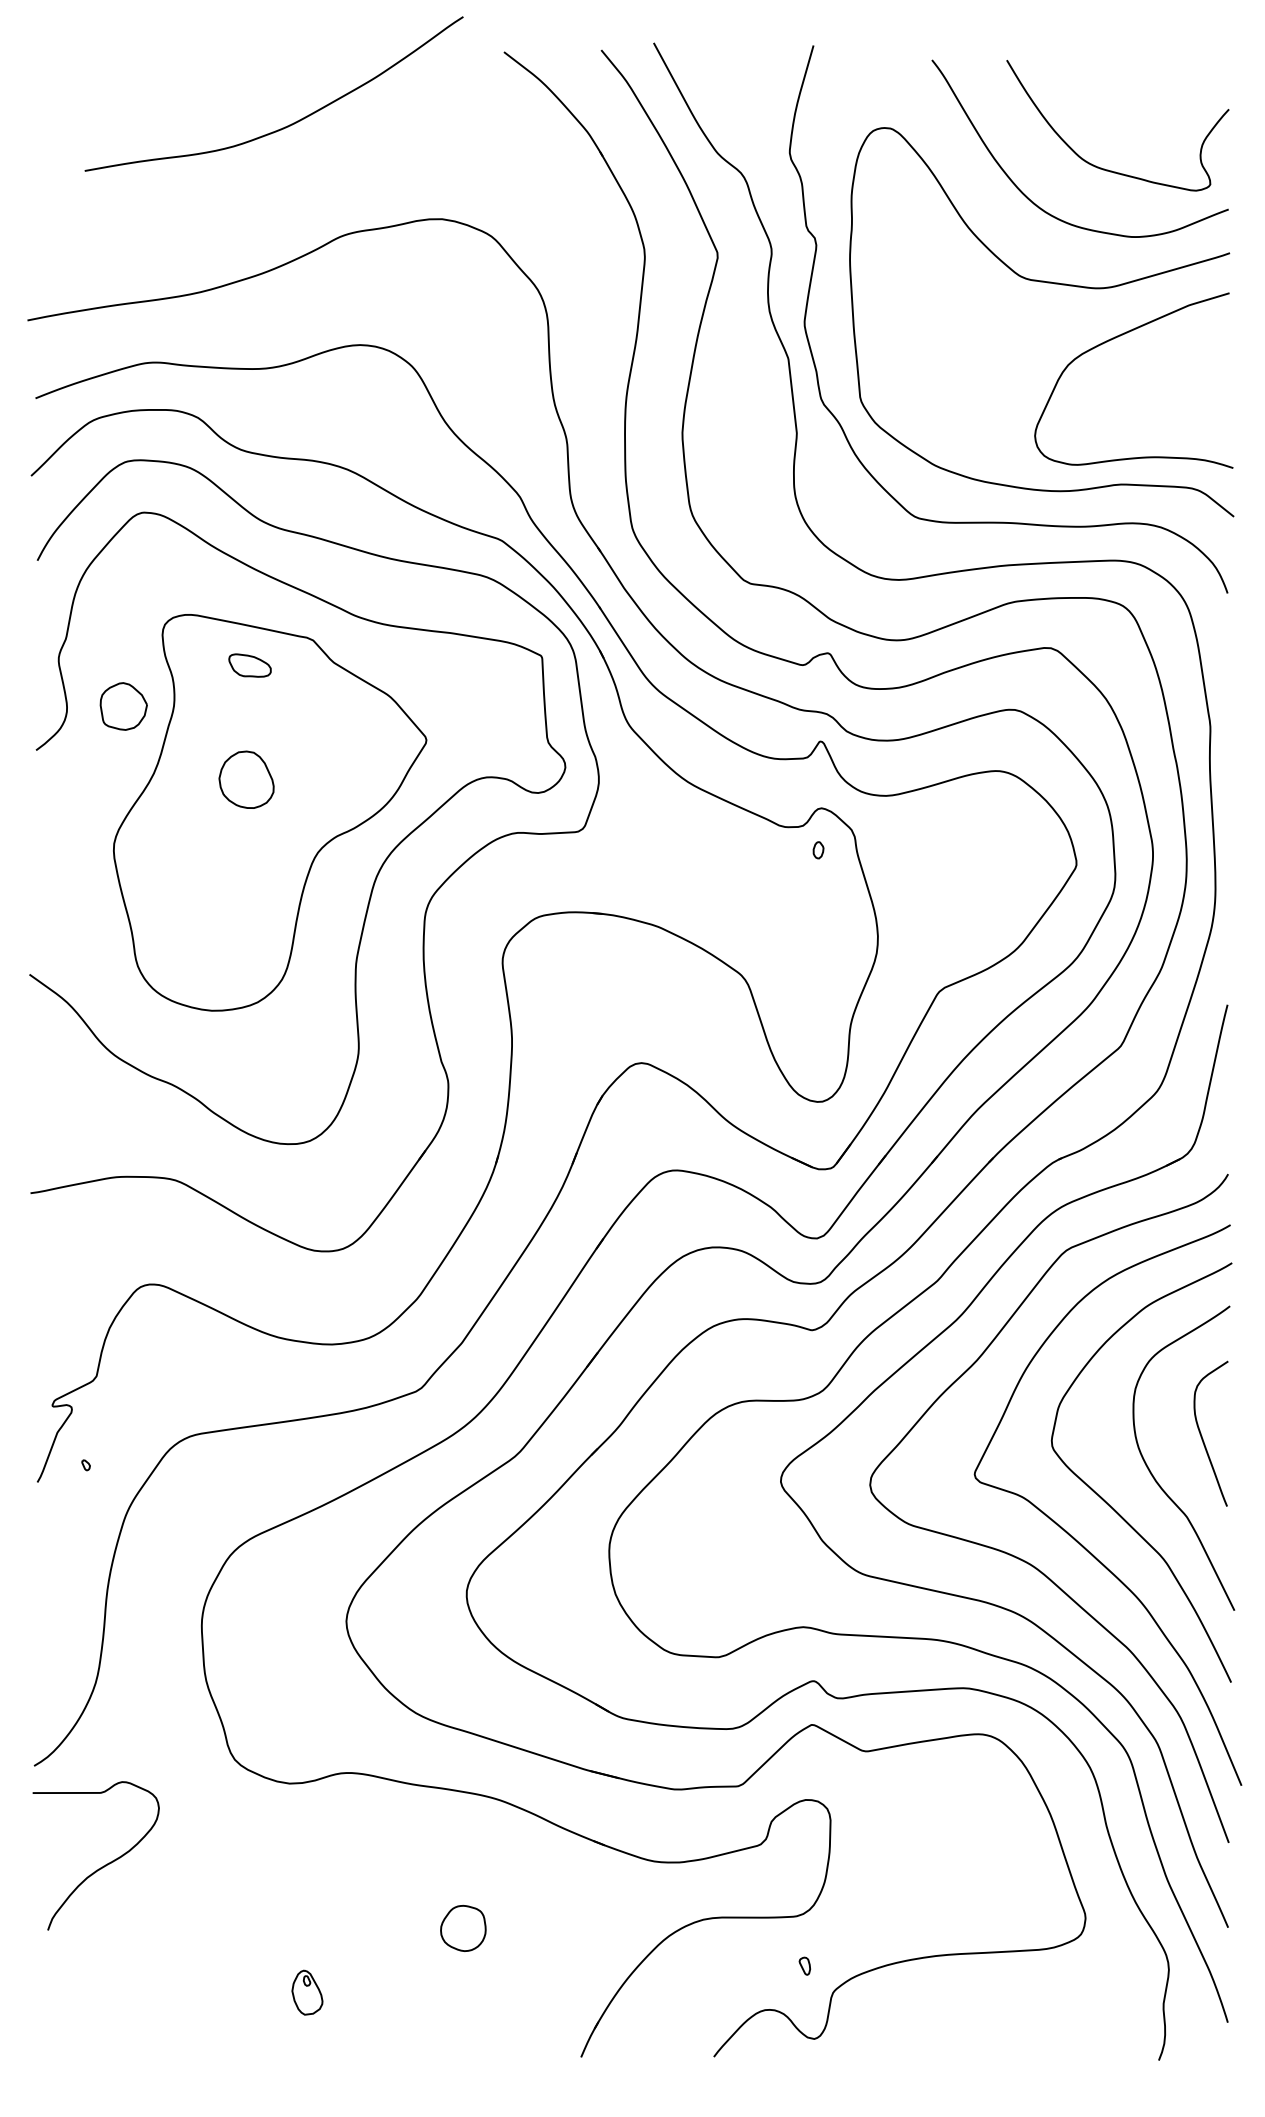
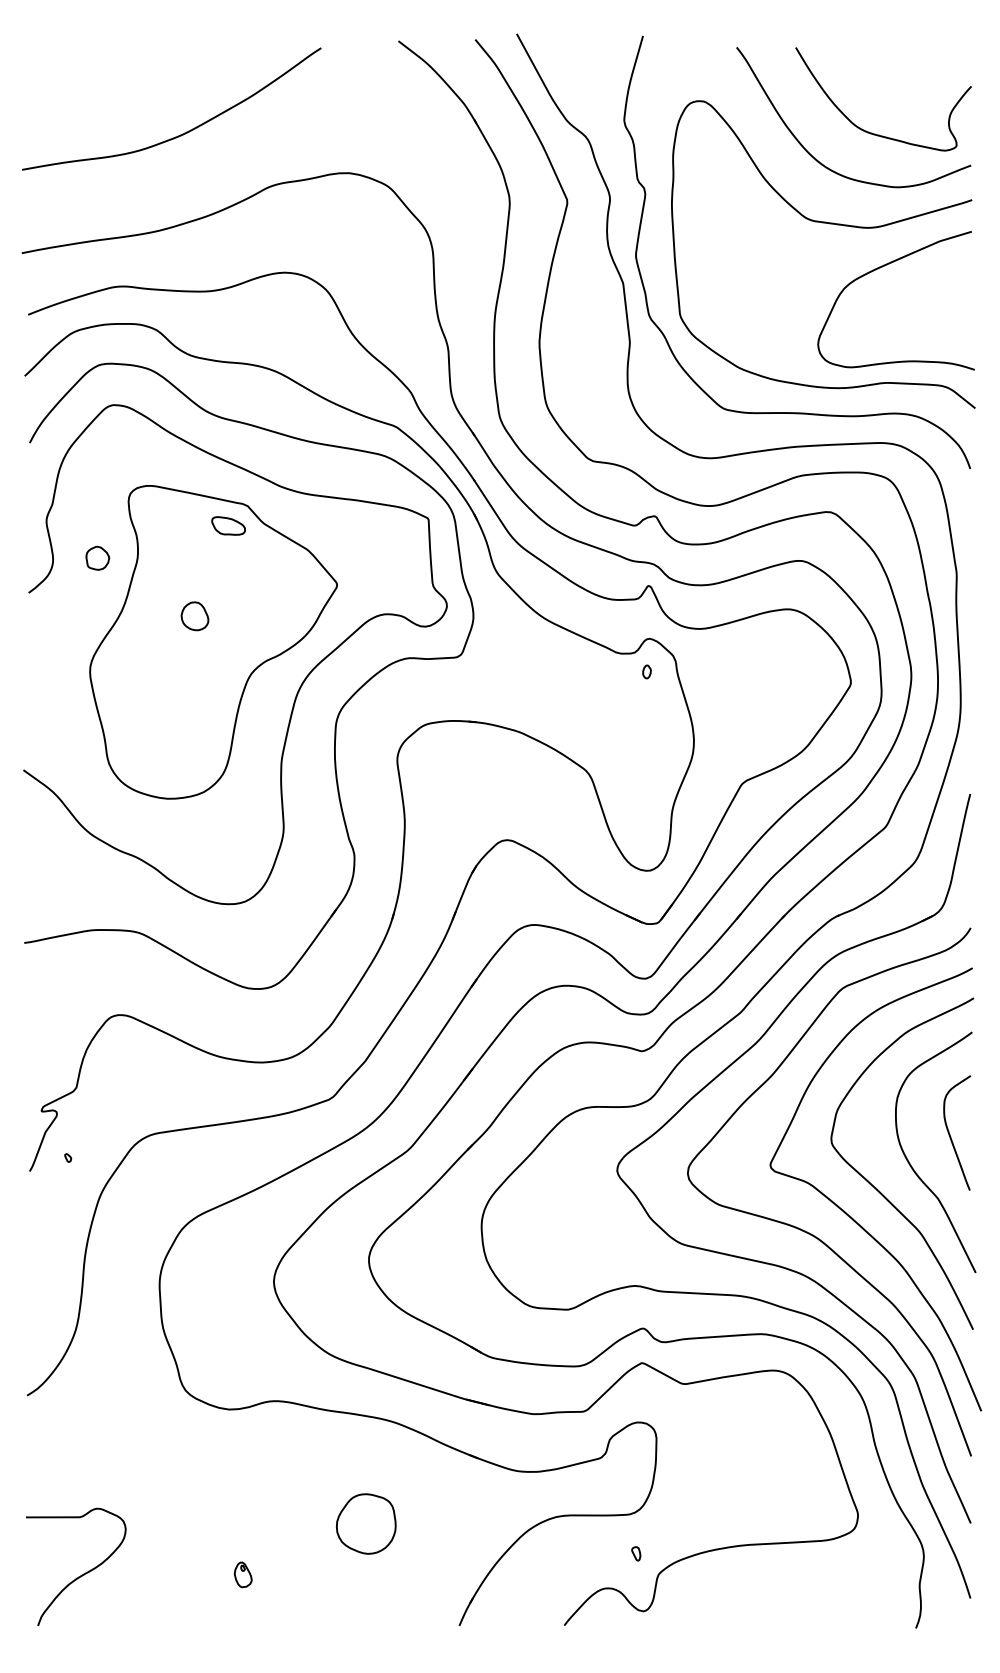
curve: (289, 124) -> (183, 133), moved
part: (249, 665) -> (228, 525), moved
part: (123, 706) -> (97, 558), size x0.62
part: (246, 779) -> (194, 616), size x0.62
curve: (103, 1865) -> (81, 1574), moved
part: (463, 1928) -> (366, 1524), size x1.67
part: (307, 1992) -> (243, 1574), size x0.71

